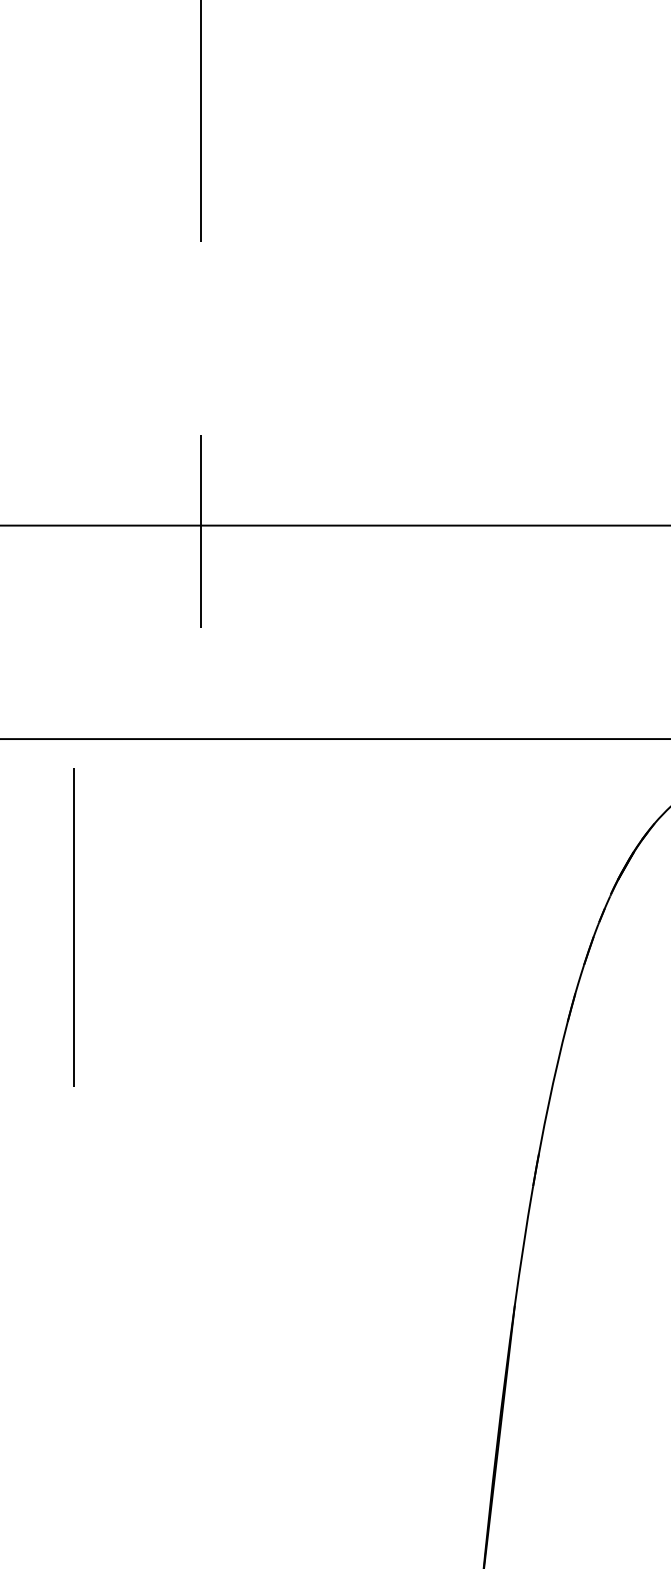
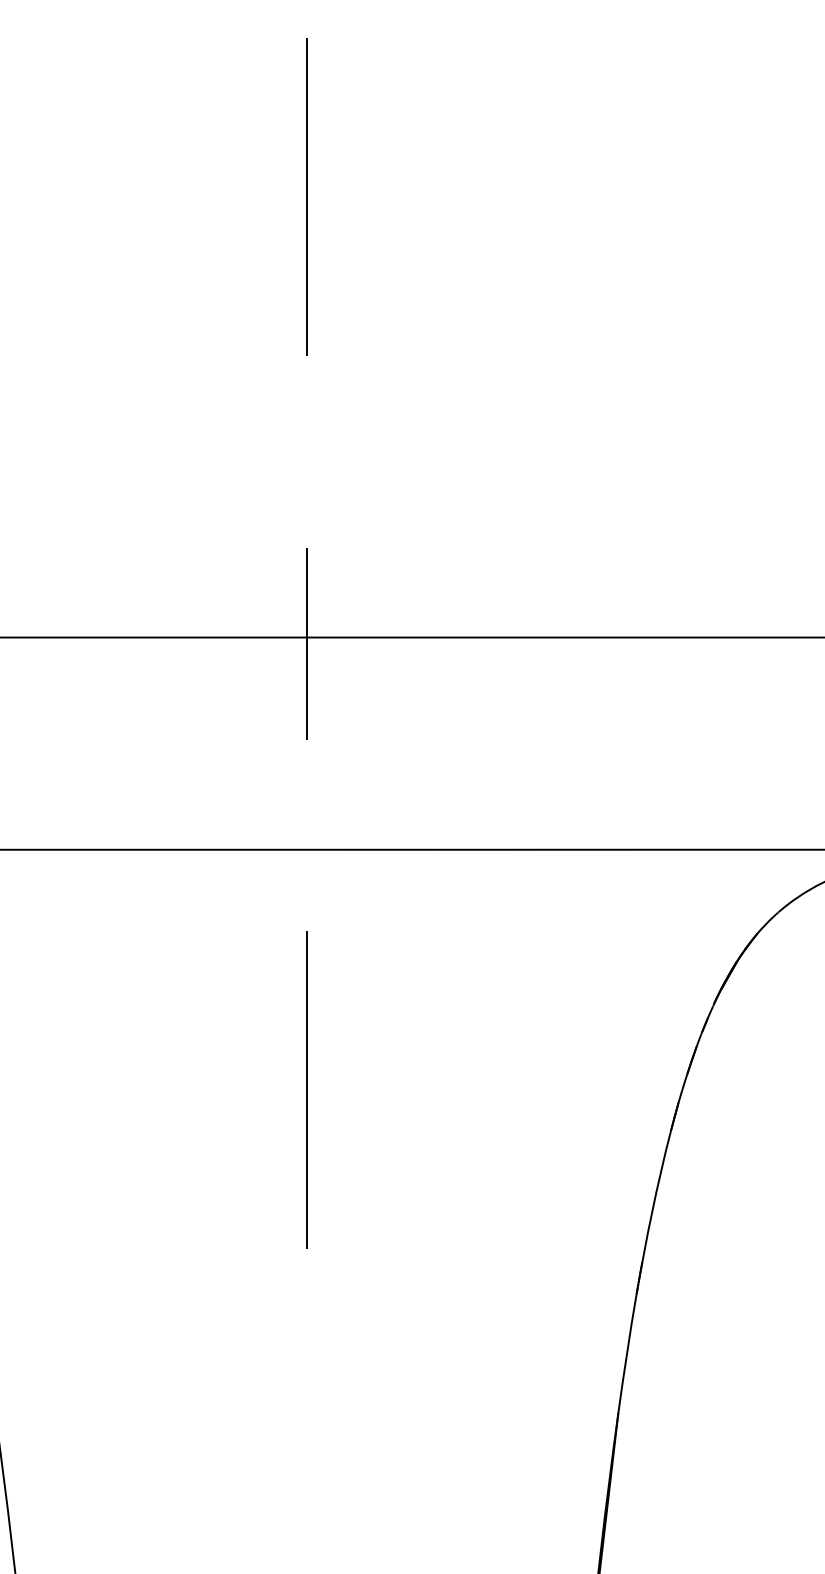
line: (73, 926) -> (306, 1089), moved

